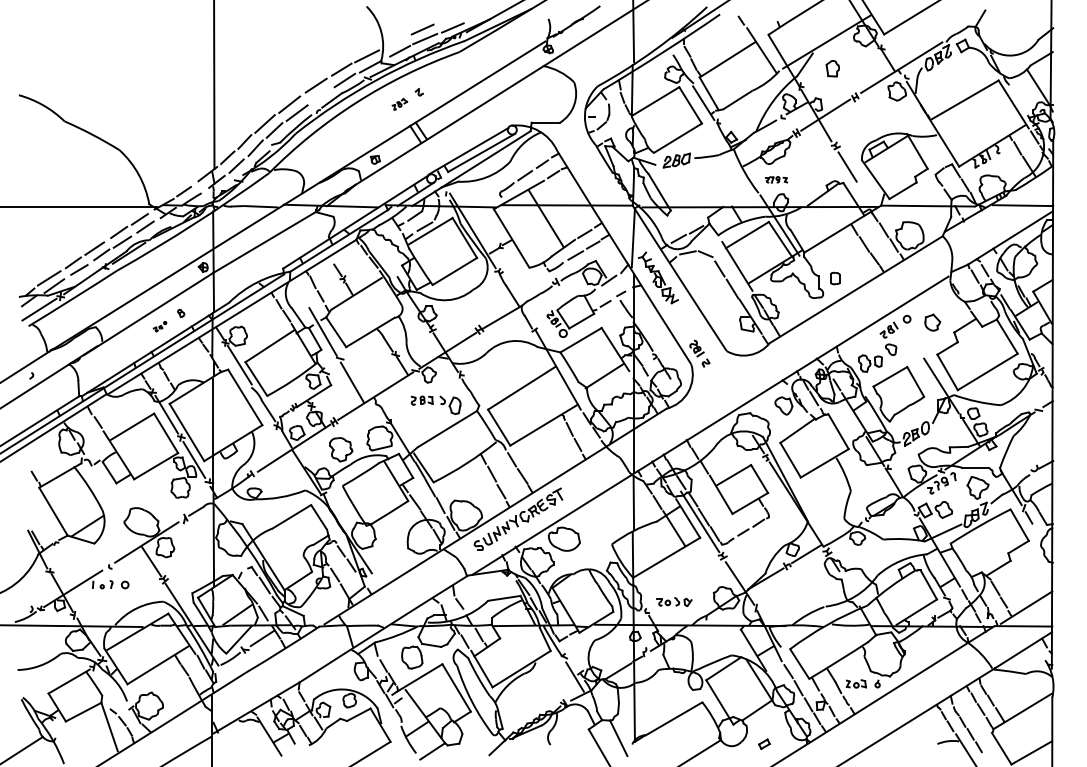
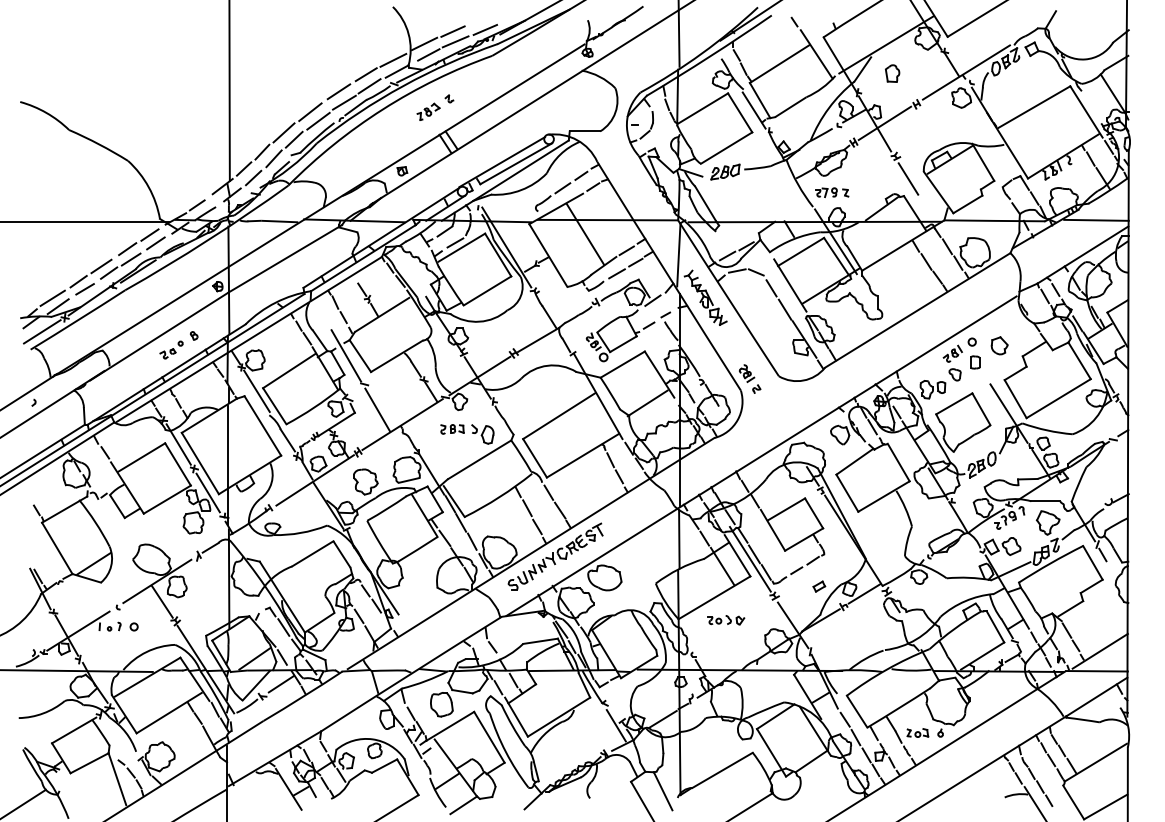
line: (396, 40) -> (424, 43), added
line: (321, 95) -> (344, 102), added
part: (399, 104) -> (428, 111), size x1.43
part: (776, 179) -> (832, 192), size x1.43
part: (835, 278) -> (975, 362), moved
part: (160, 326) -> (171, 349), size x1.67
part: (675, 602) -> (726, 620), moved
part: (764, 744) -> (819, 586), moved

